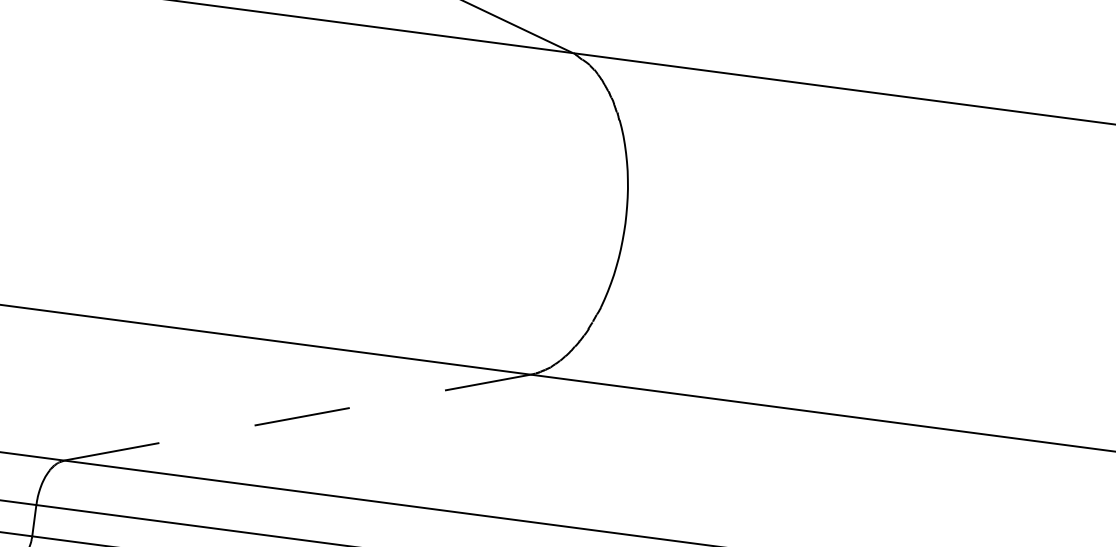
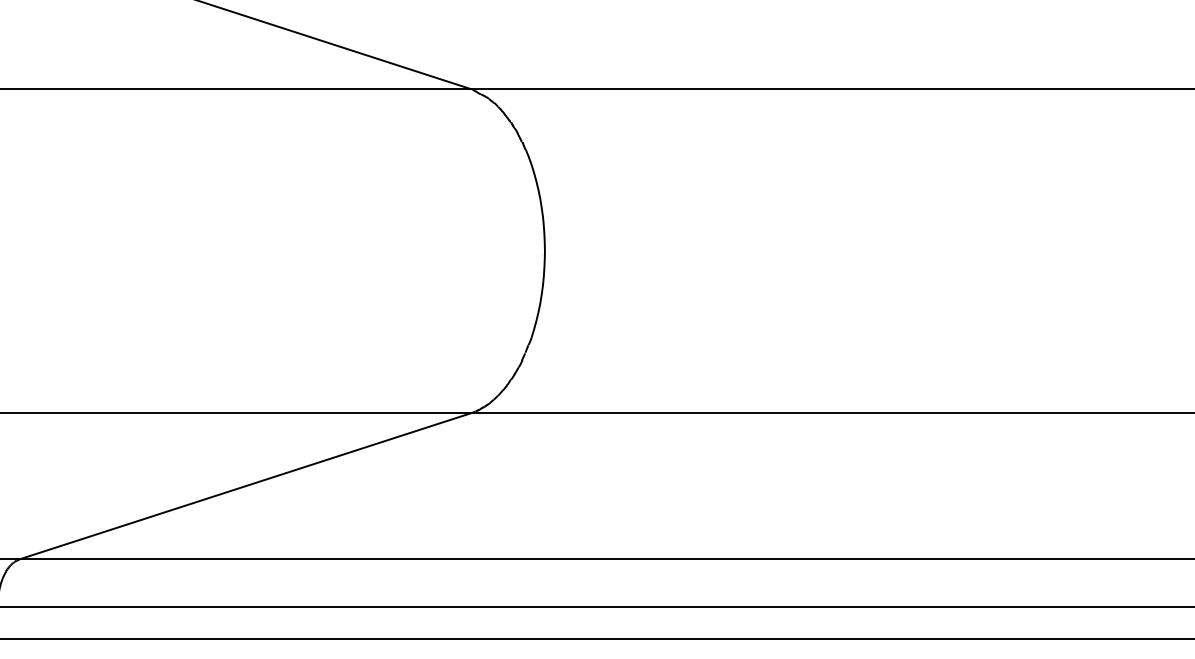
line: (297, 417) -> (245, 486), dashed -> solid

